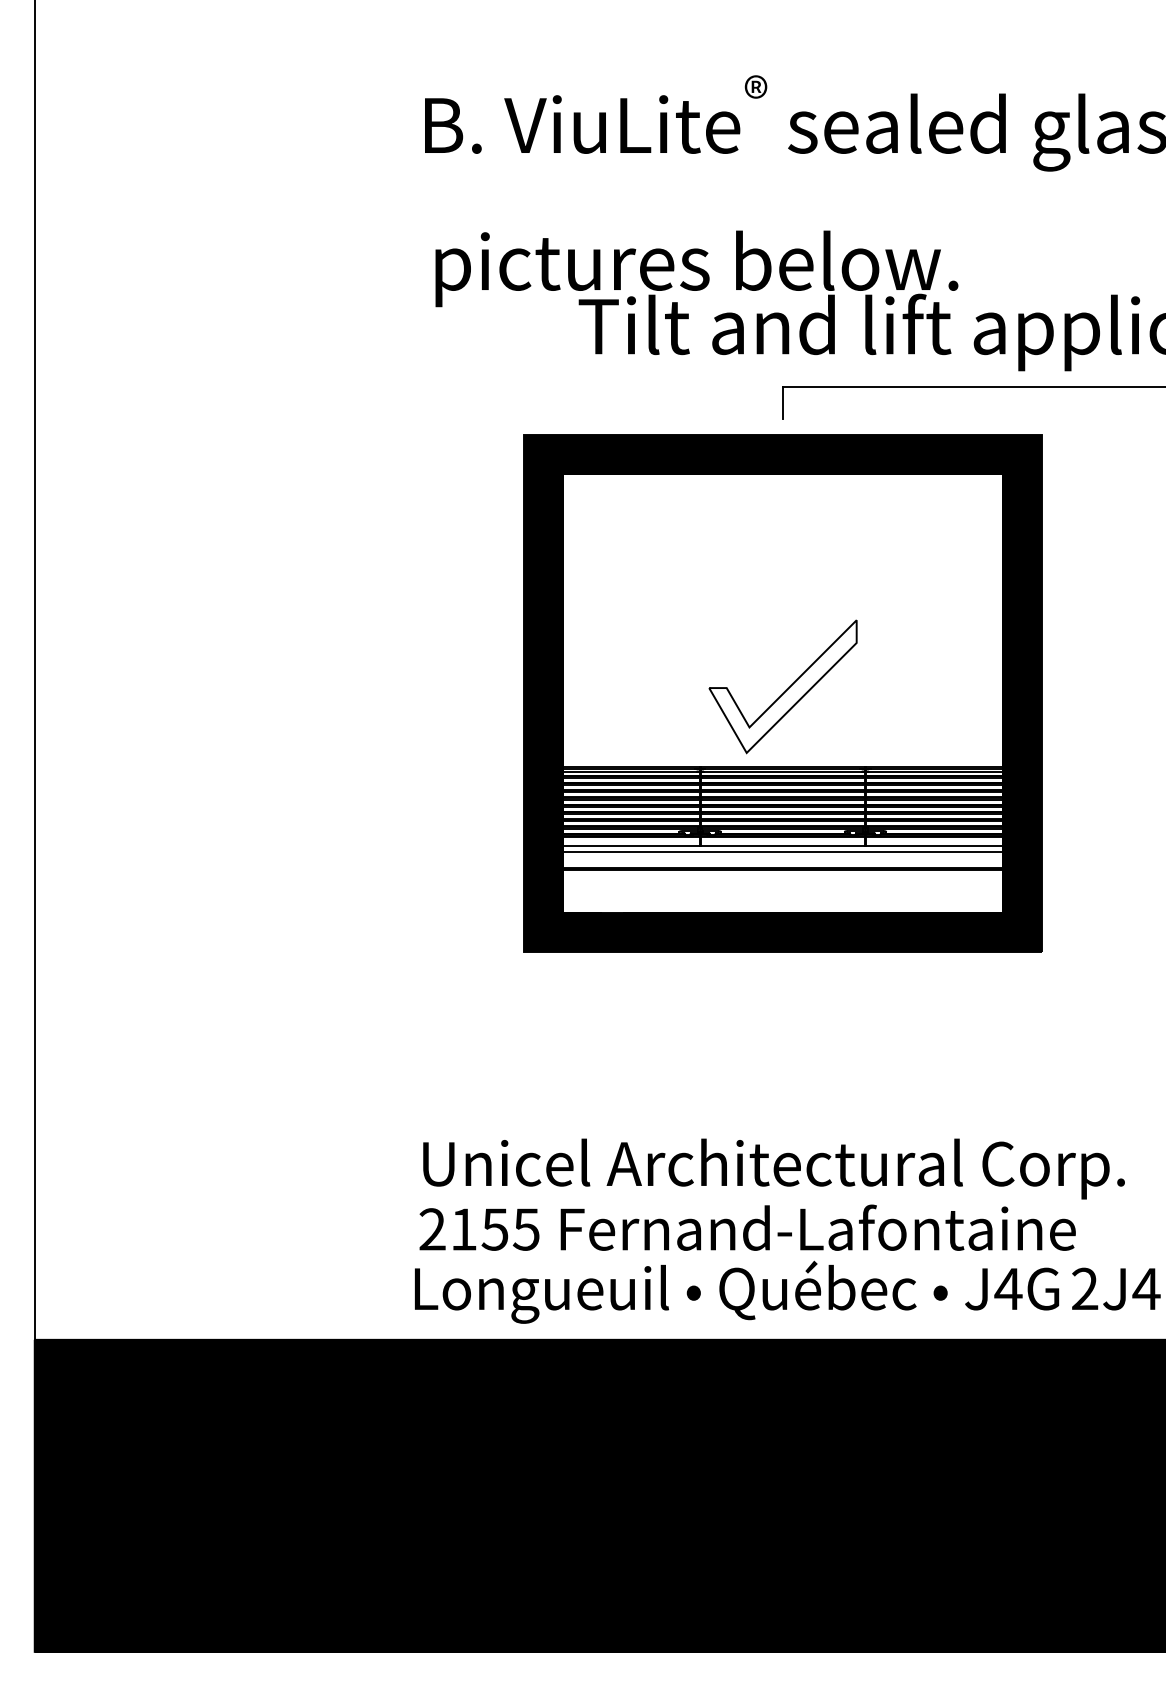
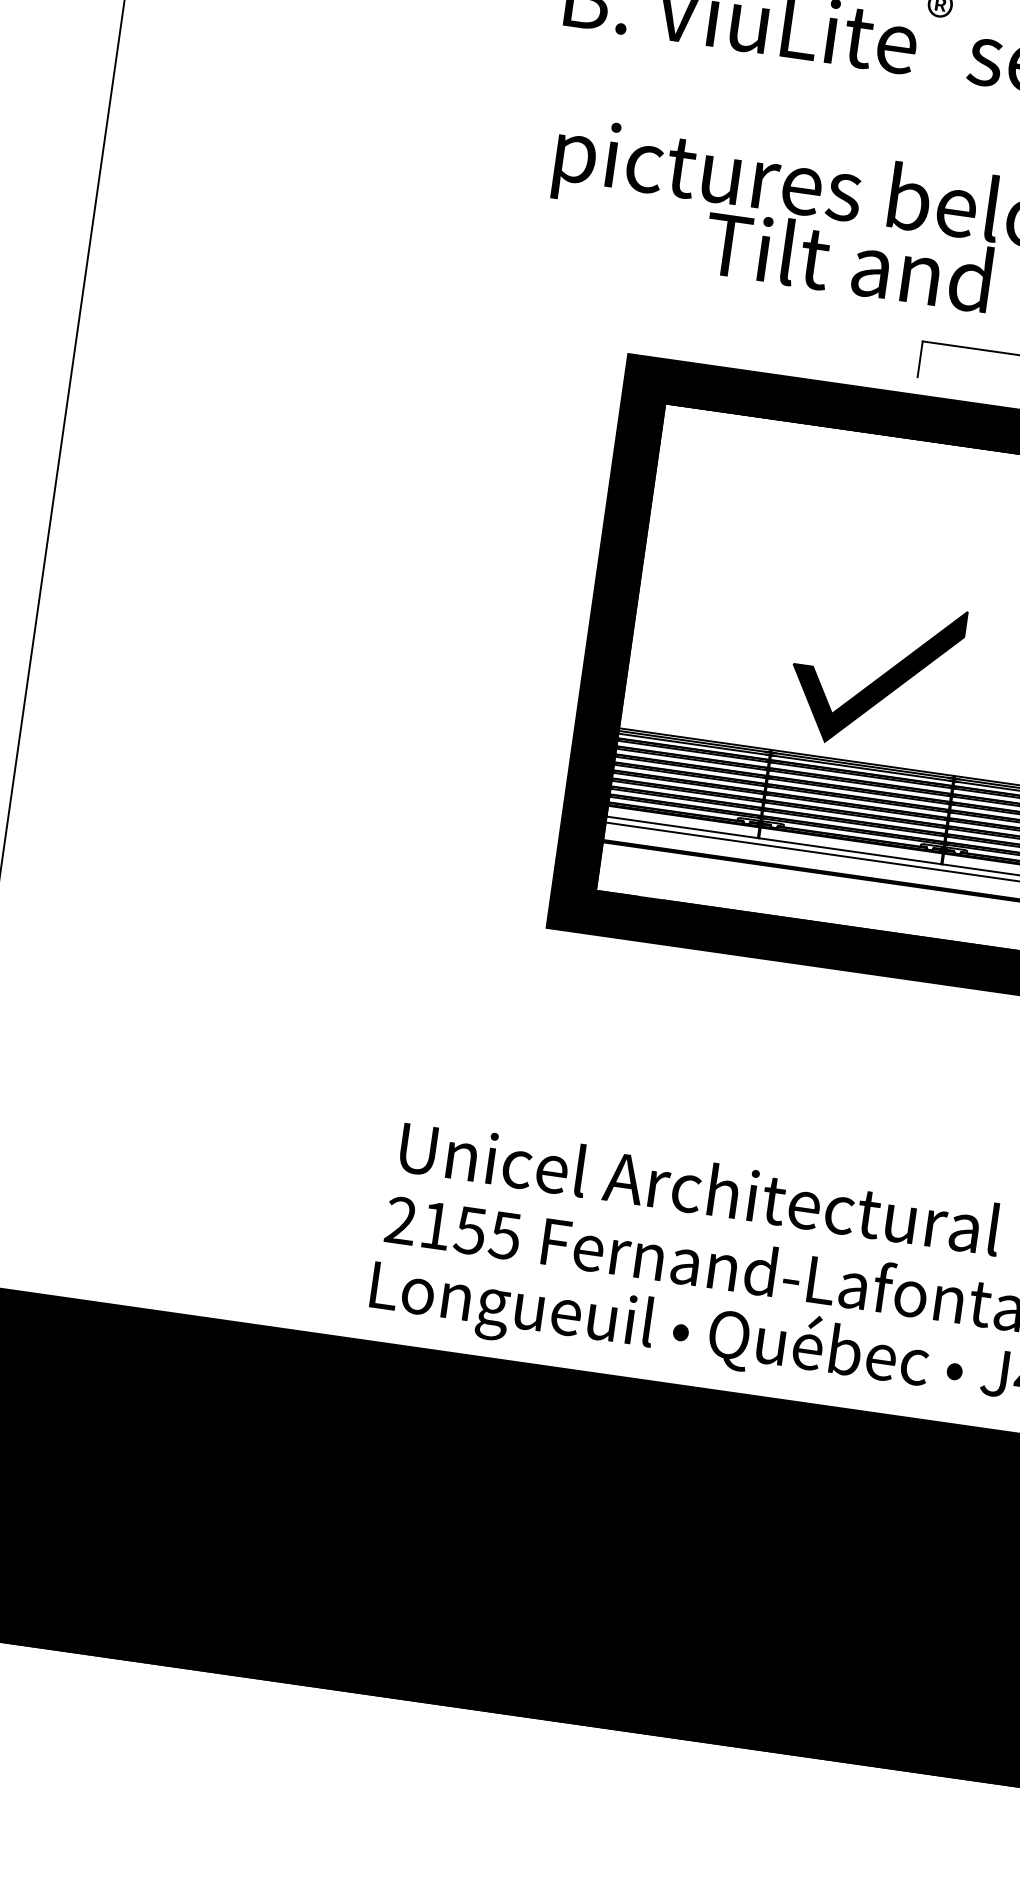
fill: (782, 686) -> (875, 673), added

